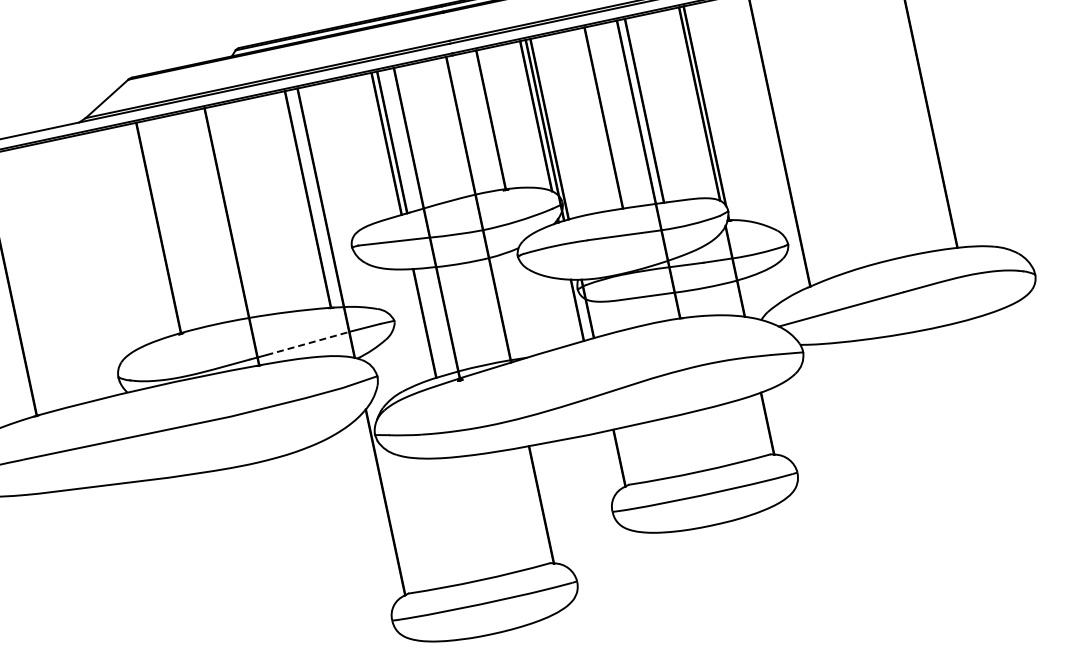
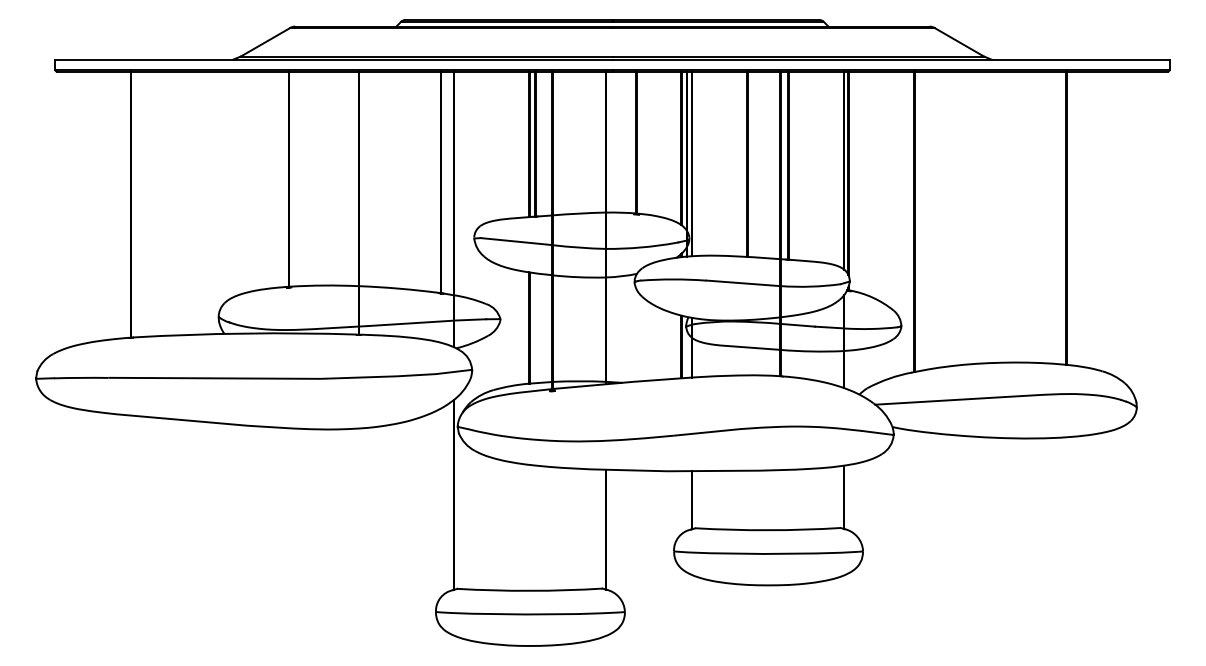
line: (307, 343) -> (410, 323), dashed -> solid

